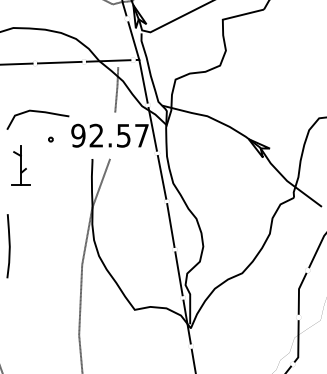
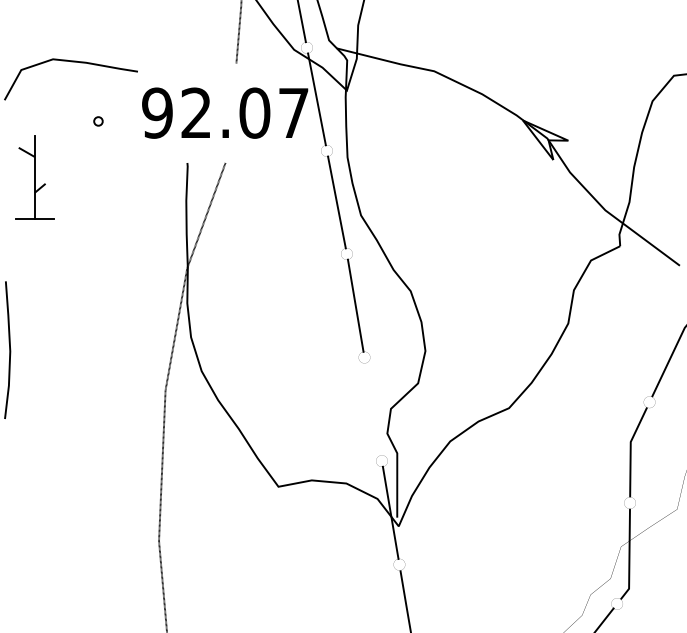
text: (123, 135) -> (254, 112), 92.57 -> 92.07
line: (178, 273) -> (372, 408), removed

